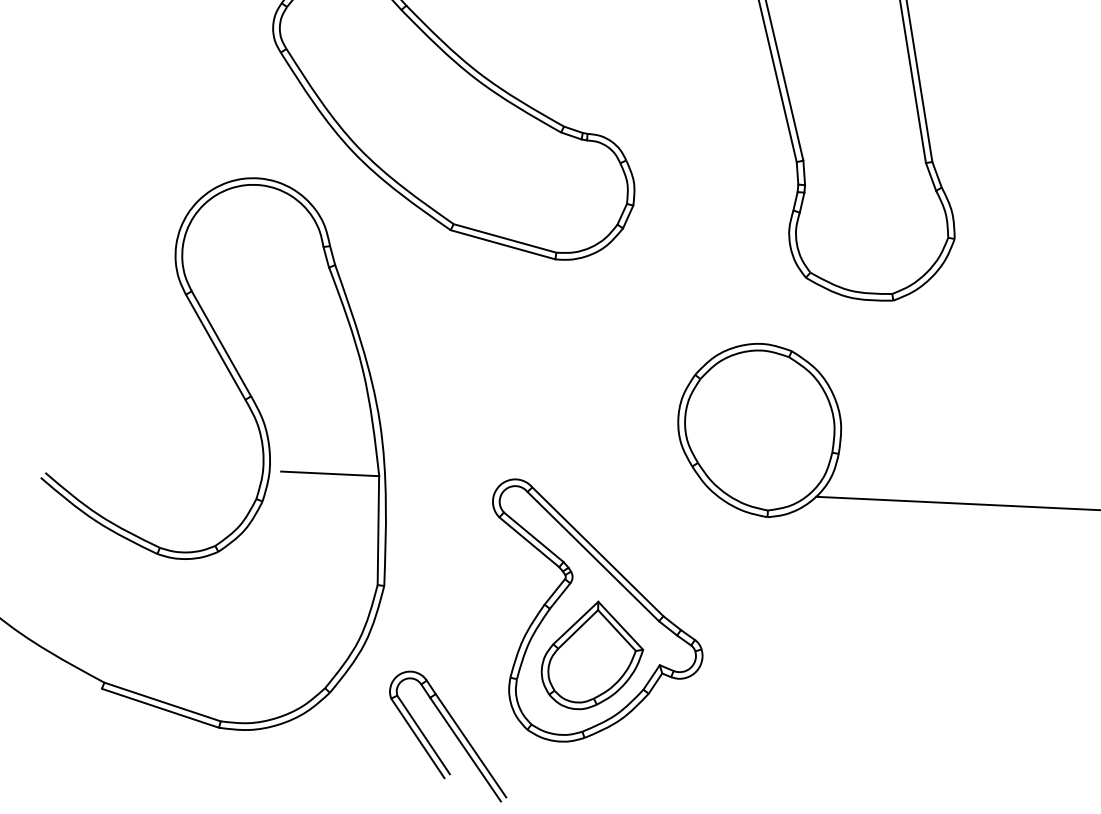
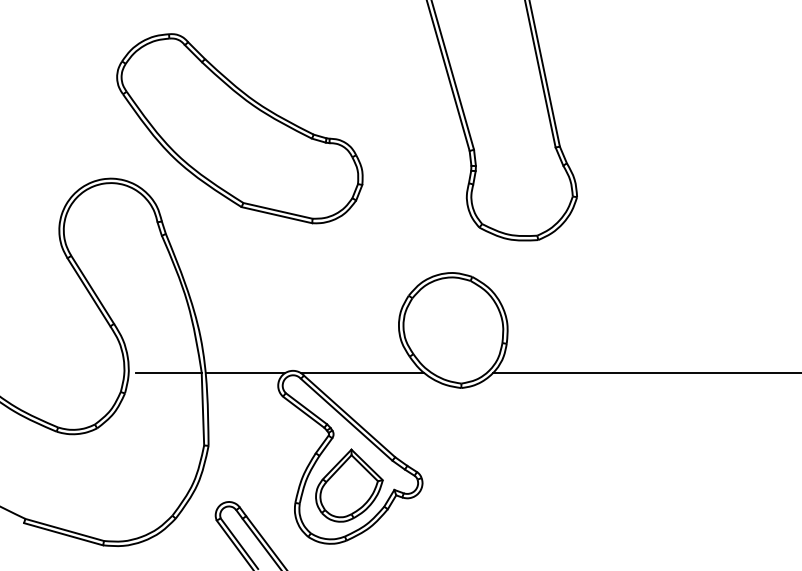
line: (444, 478) -> (245, 372), added
line: (620, 486) -> (362, 372), added

